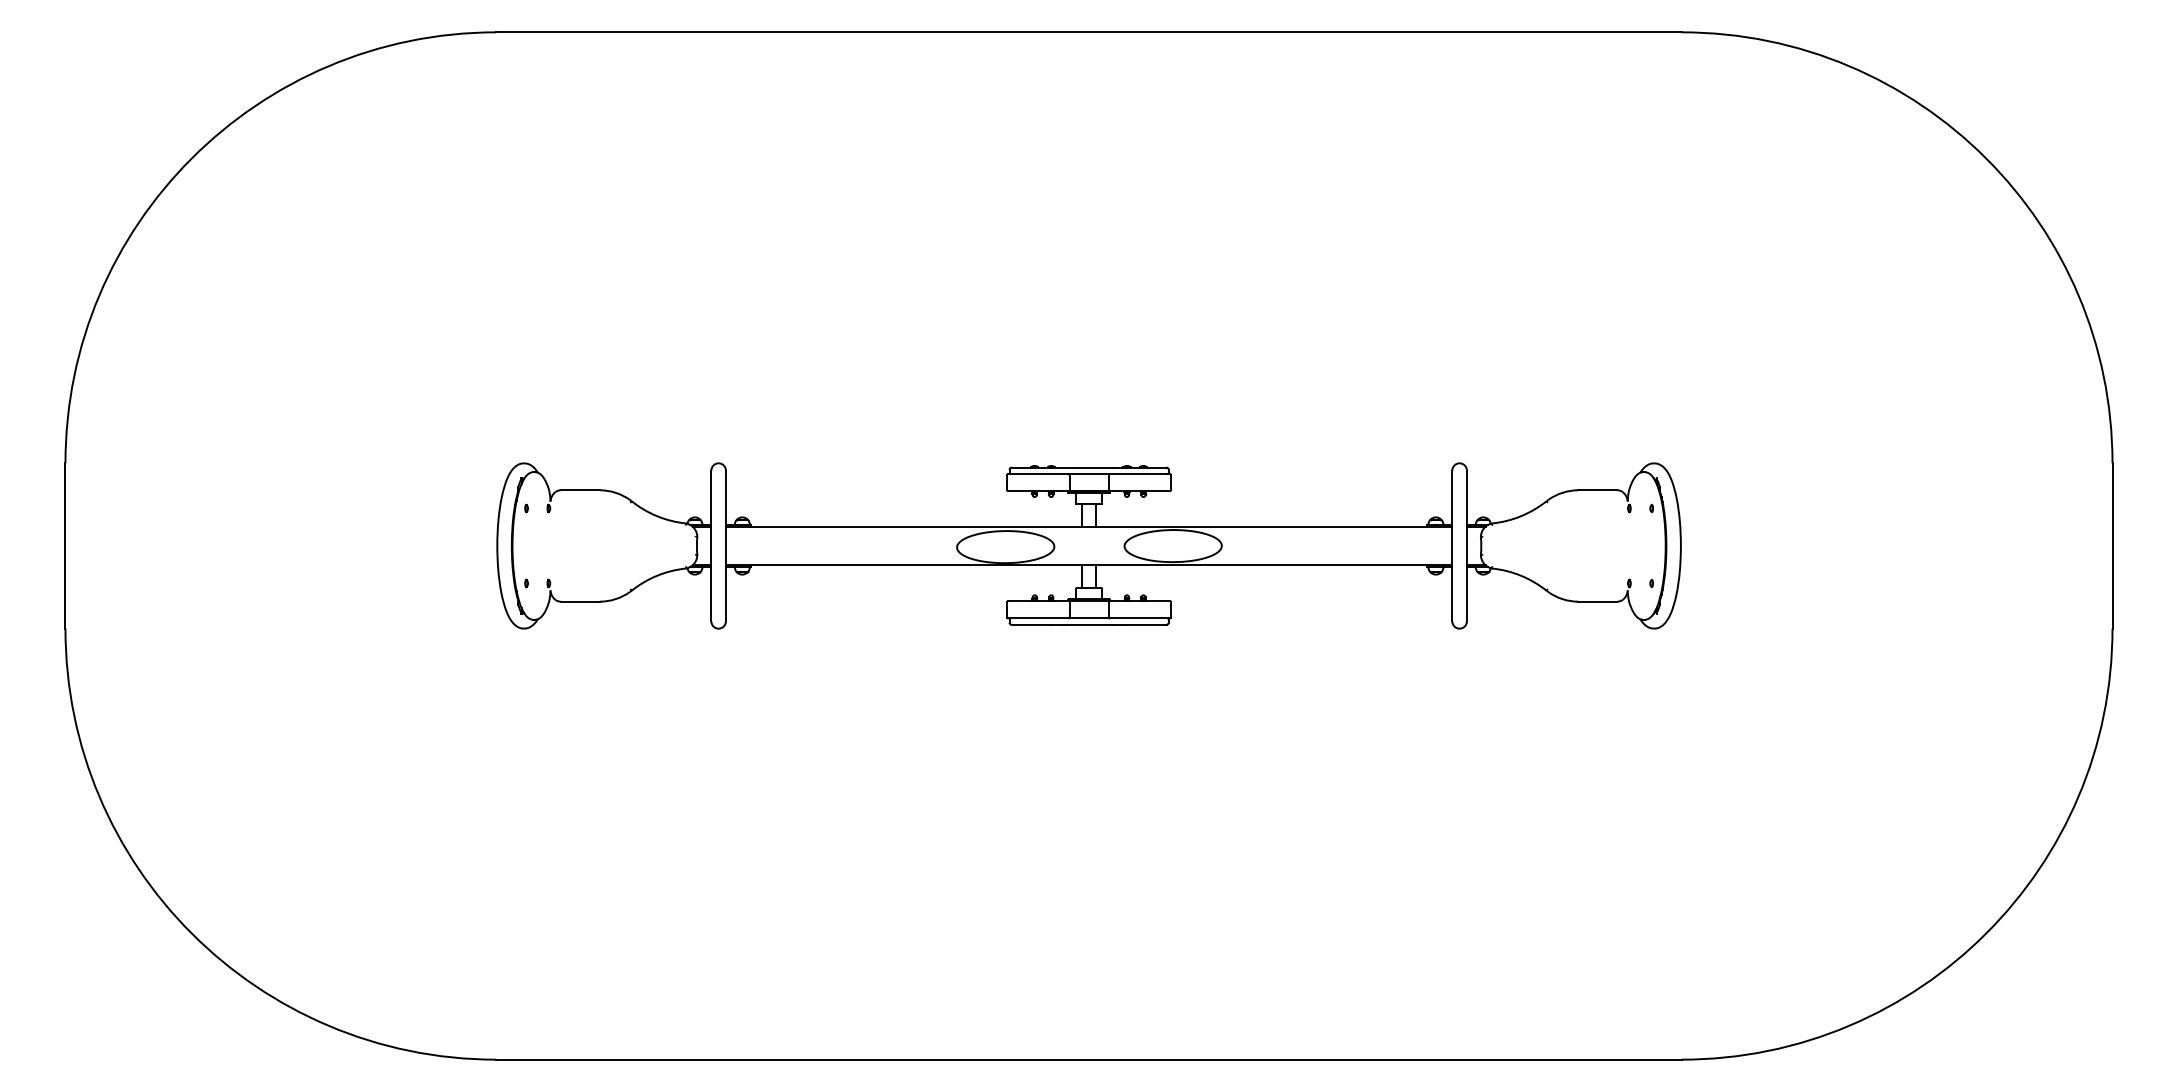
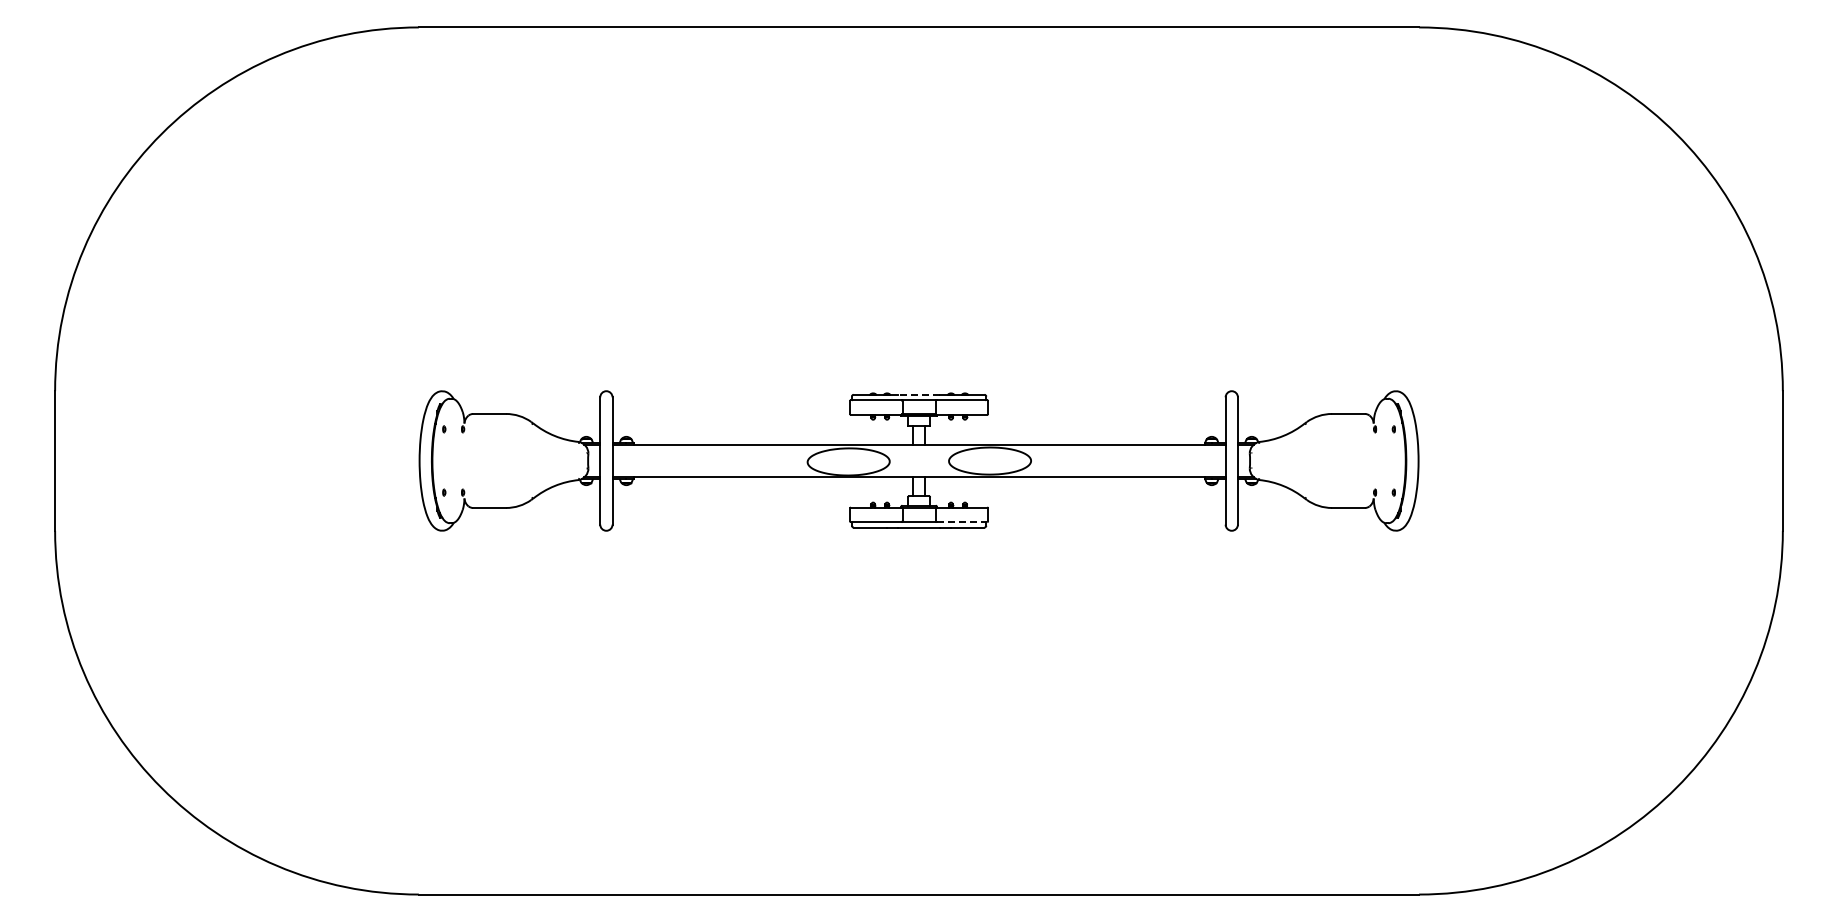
line: (1088, 467) -> (918, 394), solid -> dashed
line: (1140, 618) -> (962, 522), solid -> dashed

